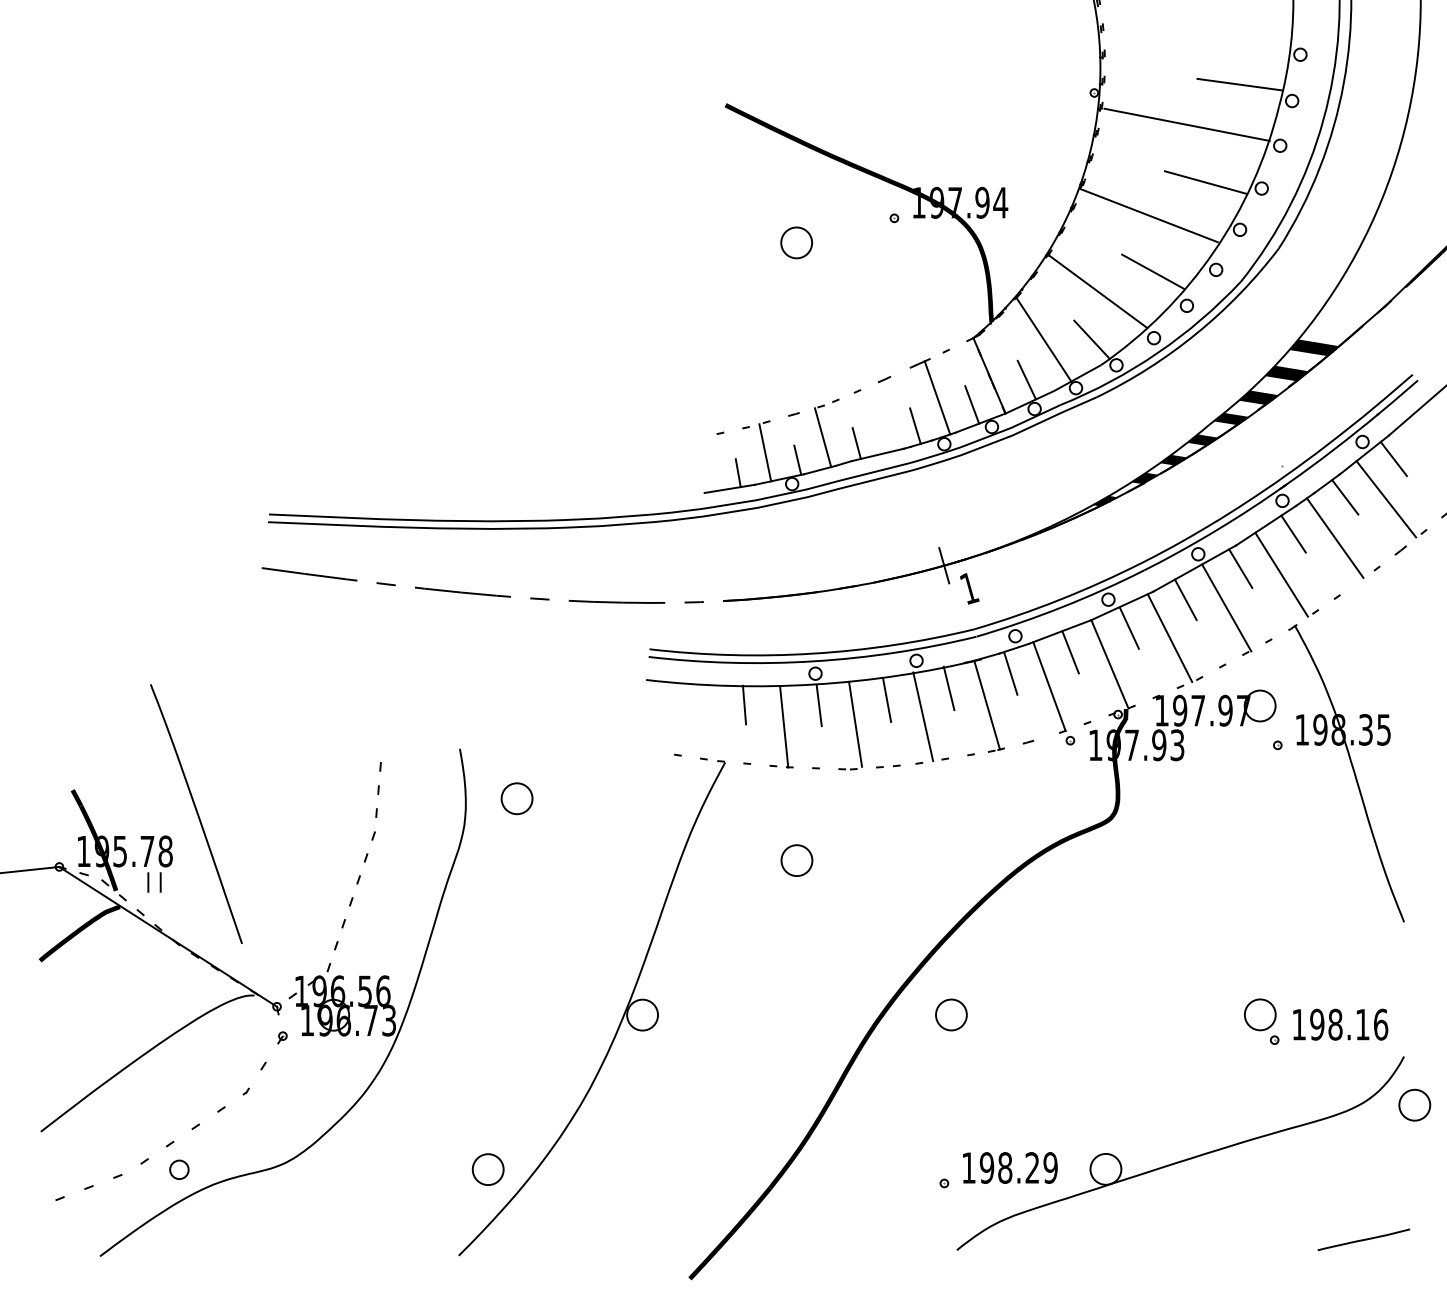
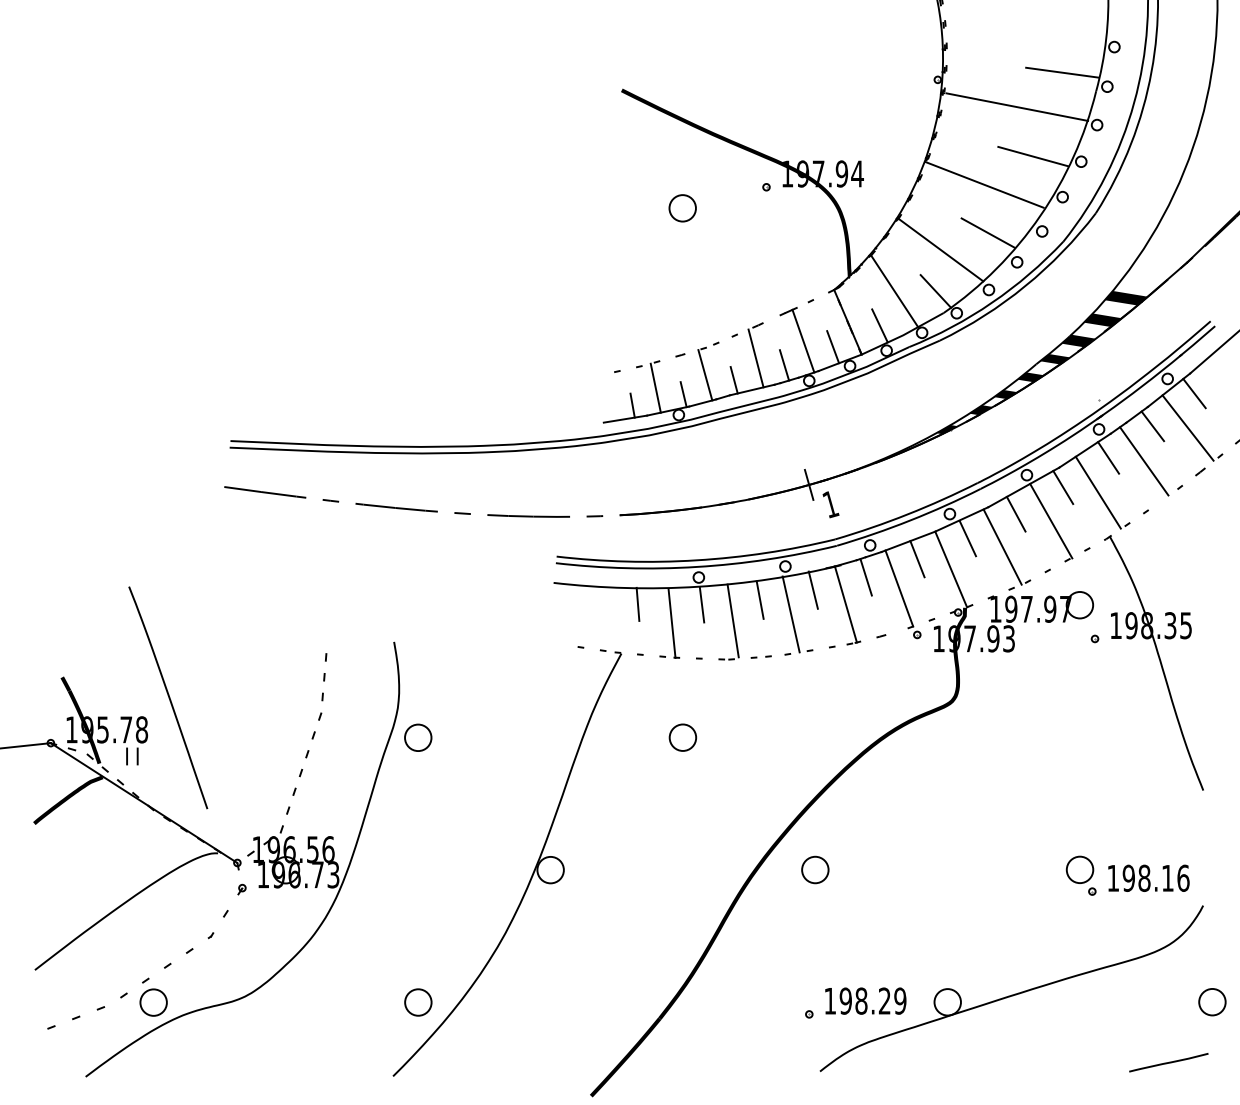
line: (881, 417) -> (755, 357), added
part: (516, 798) -> (417, 737), moved
part: (1414, 1104) -> (1212, 1001), moved
part: (179, 1169) -> (153, 1002), size x1.67

